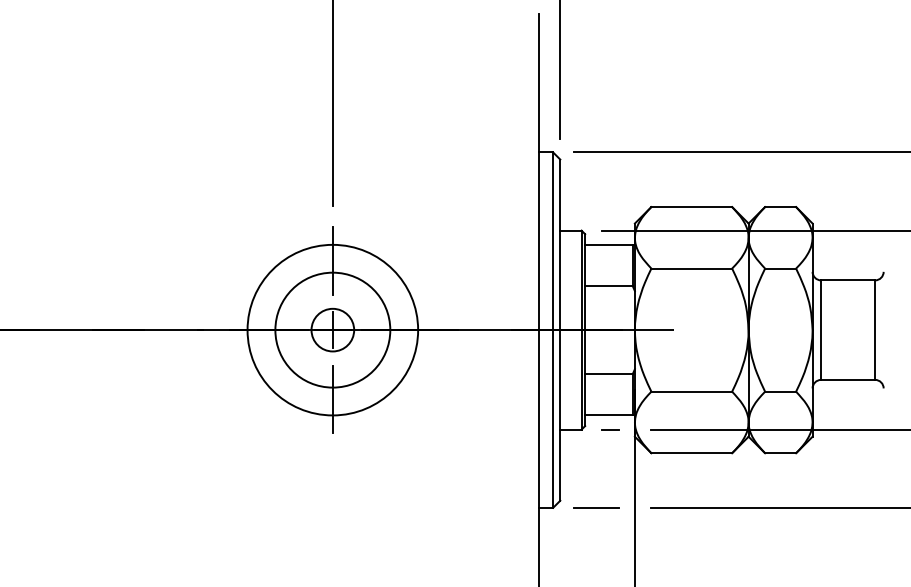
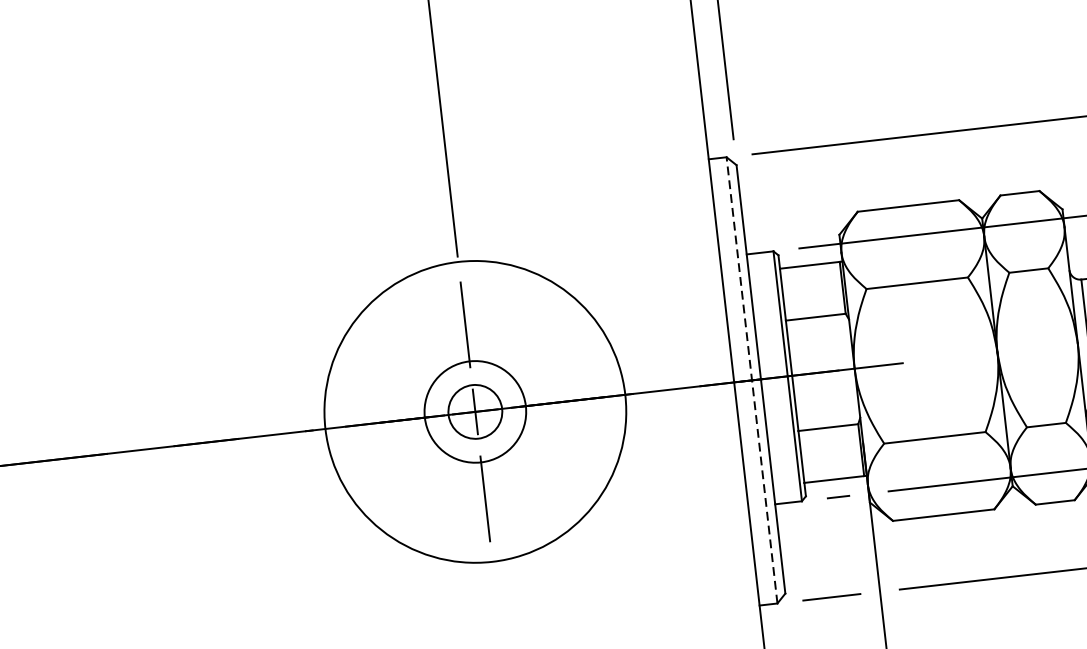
circle: (332, 329) -> (474, 411), size x0.7
circle: (332, 329) -> (474, 411), size x1.4
line: (553, 330) -> (752, 380), solid -> dashed

